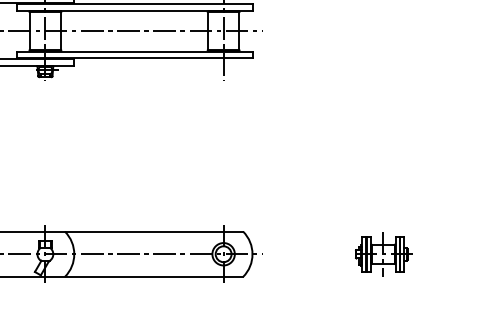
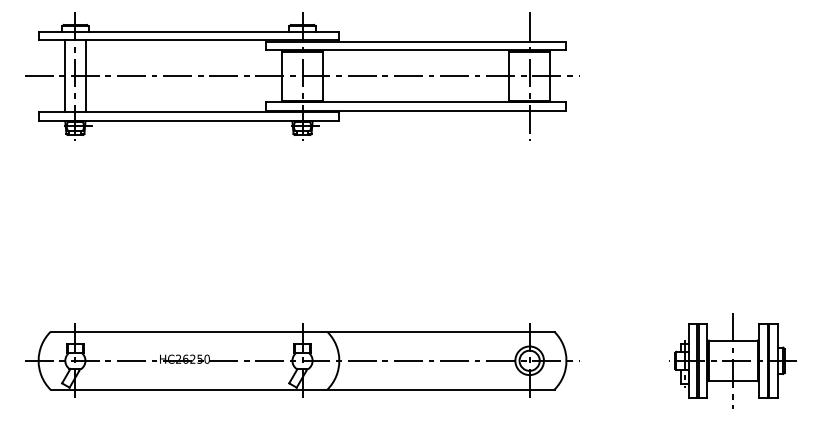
part: (382, 254) -> (732, 360), size x1.67

